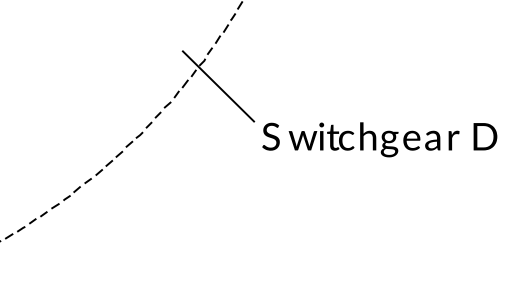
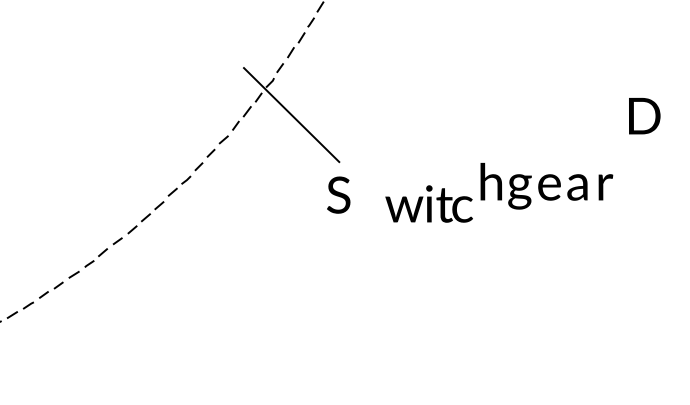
text: (270, 136) -> (338, 194), moved
text: (321, 136) -> (428, 203), moved
text: (485, 137) -> (644, 116), moved

